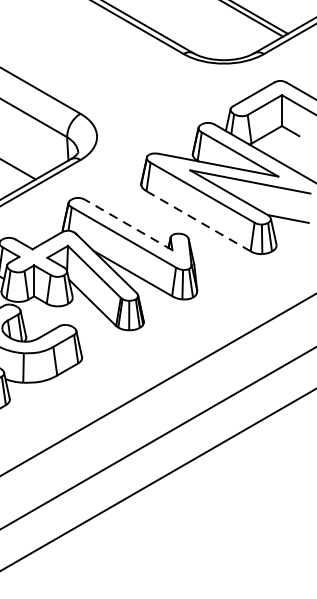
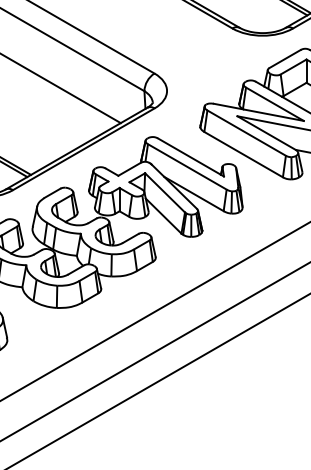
line: (199, 221) -> (244, 154), dashed -> solid
line: (128, 225) -> (190, 157), dashed -> solid

